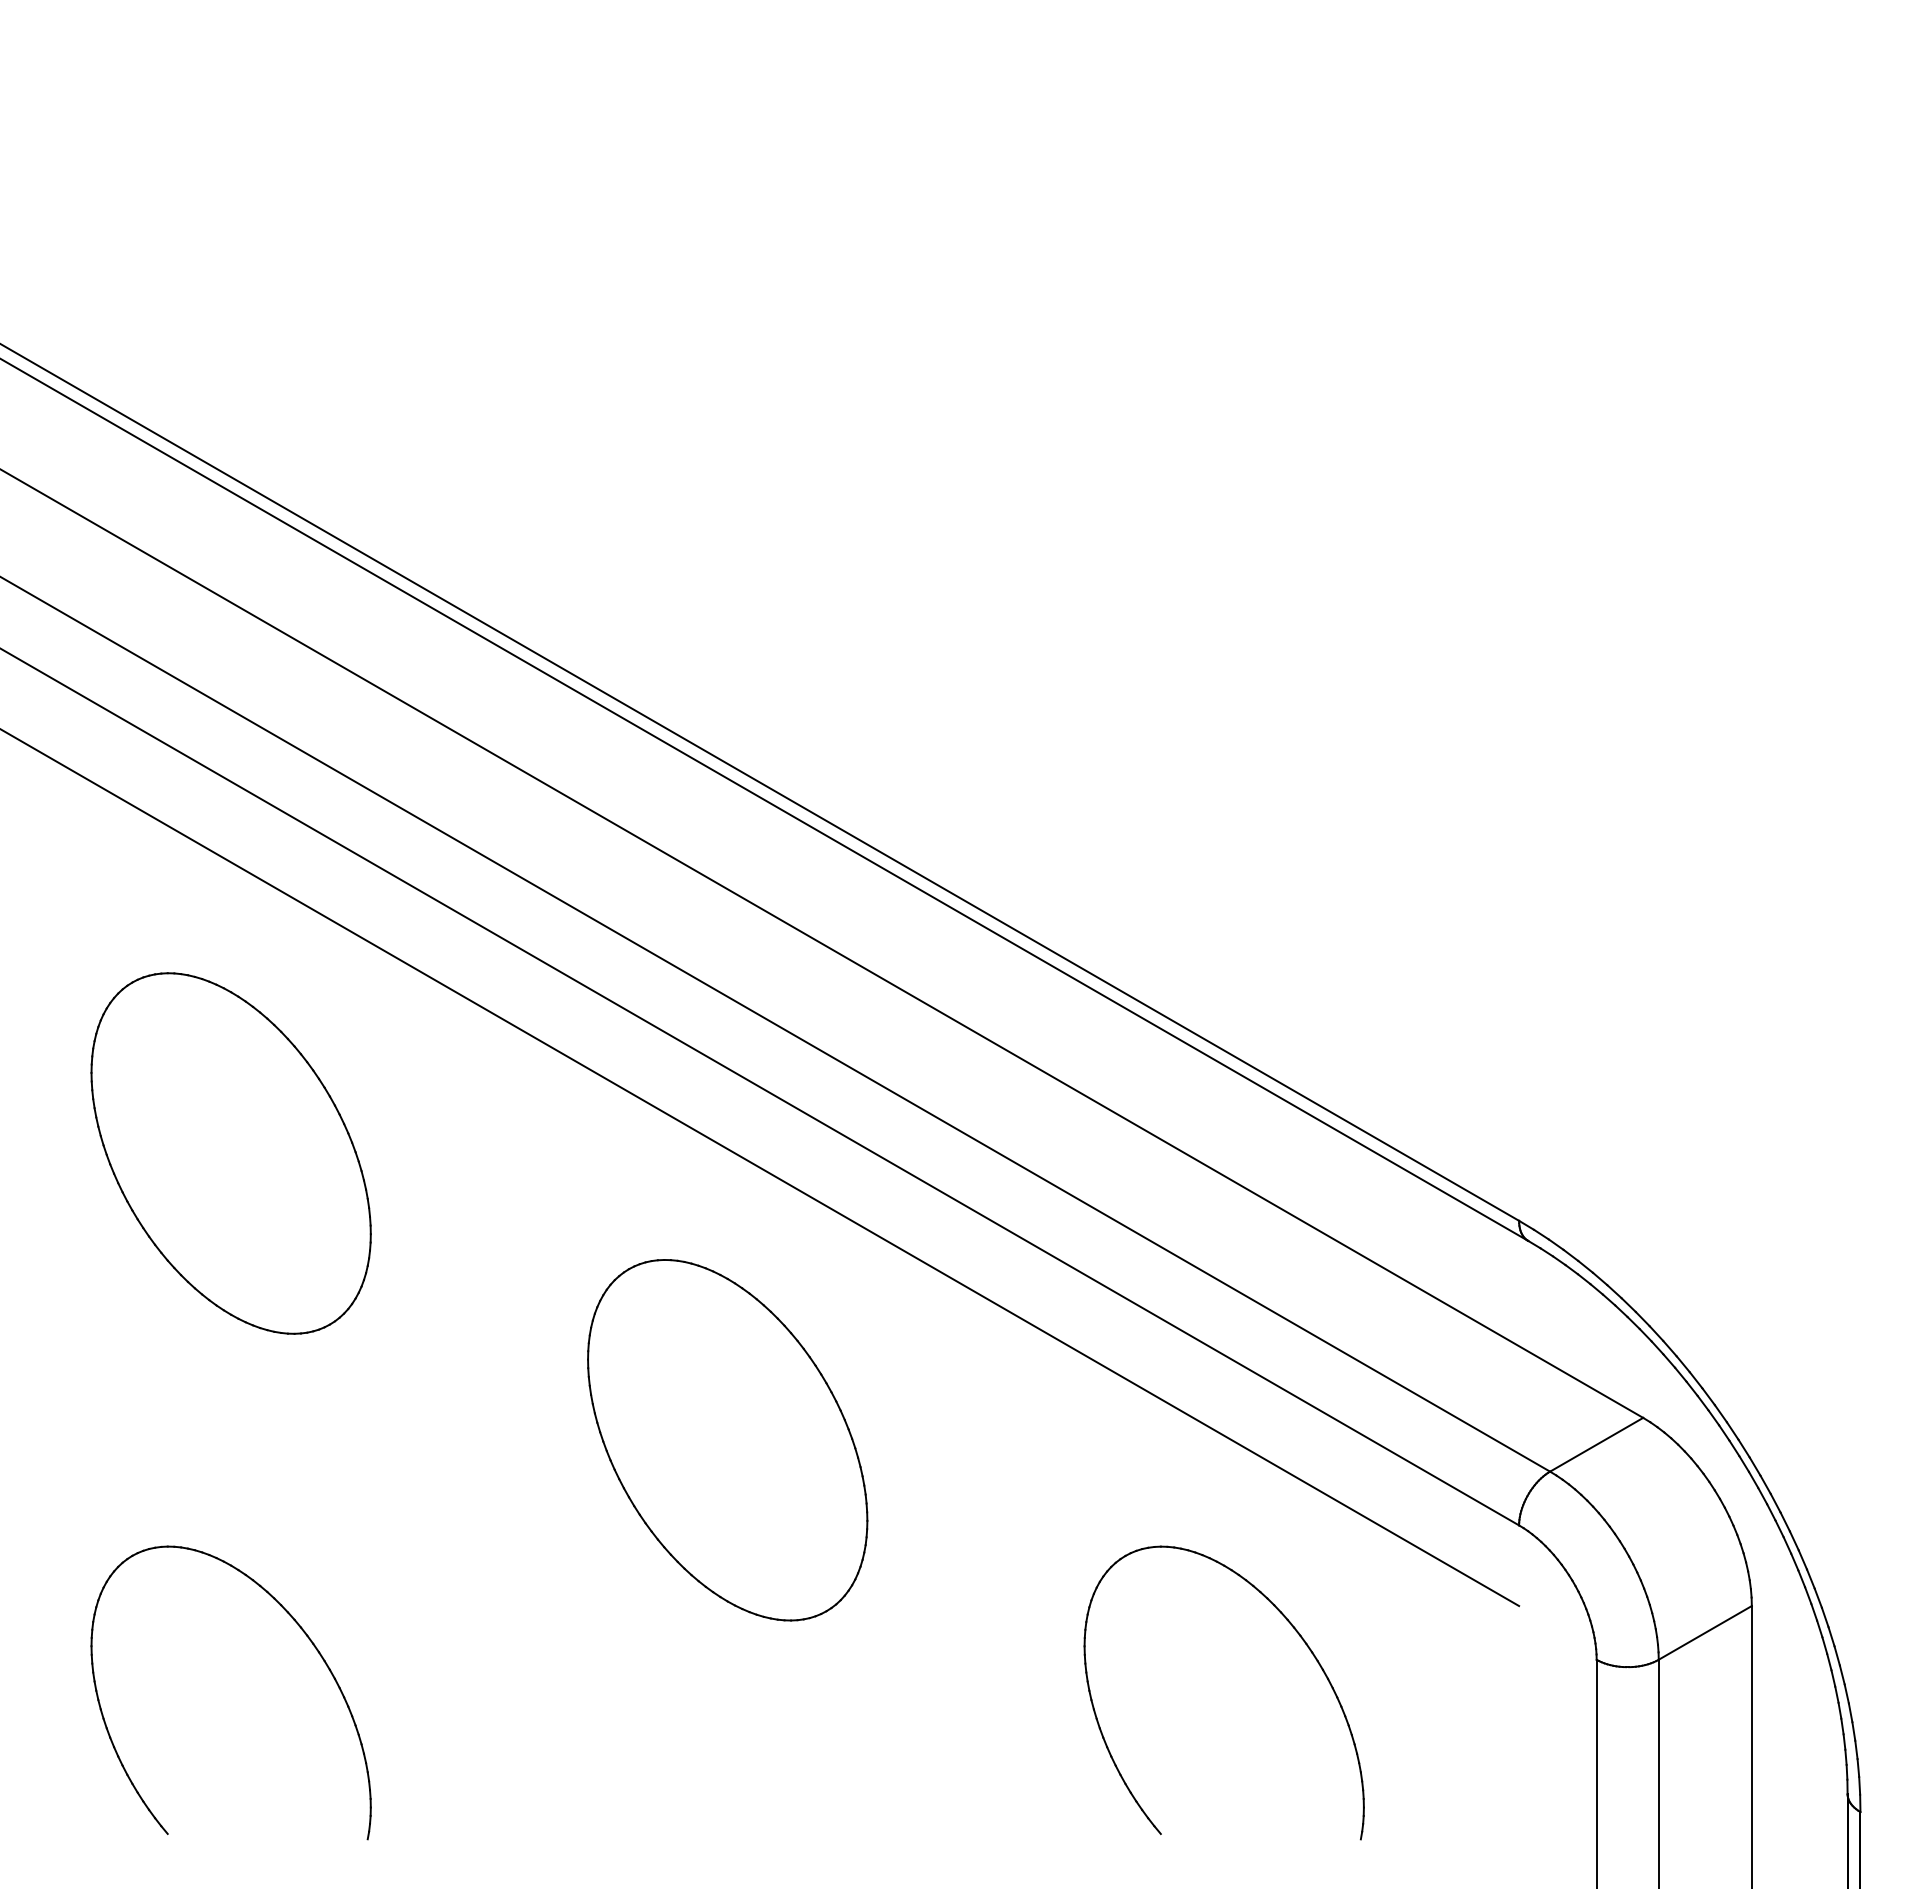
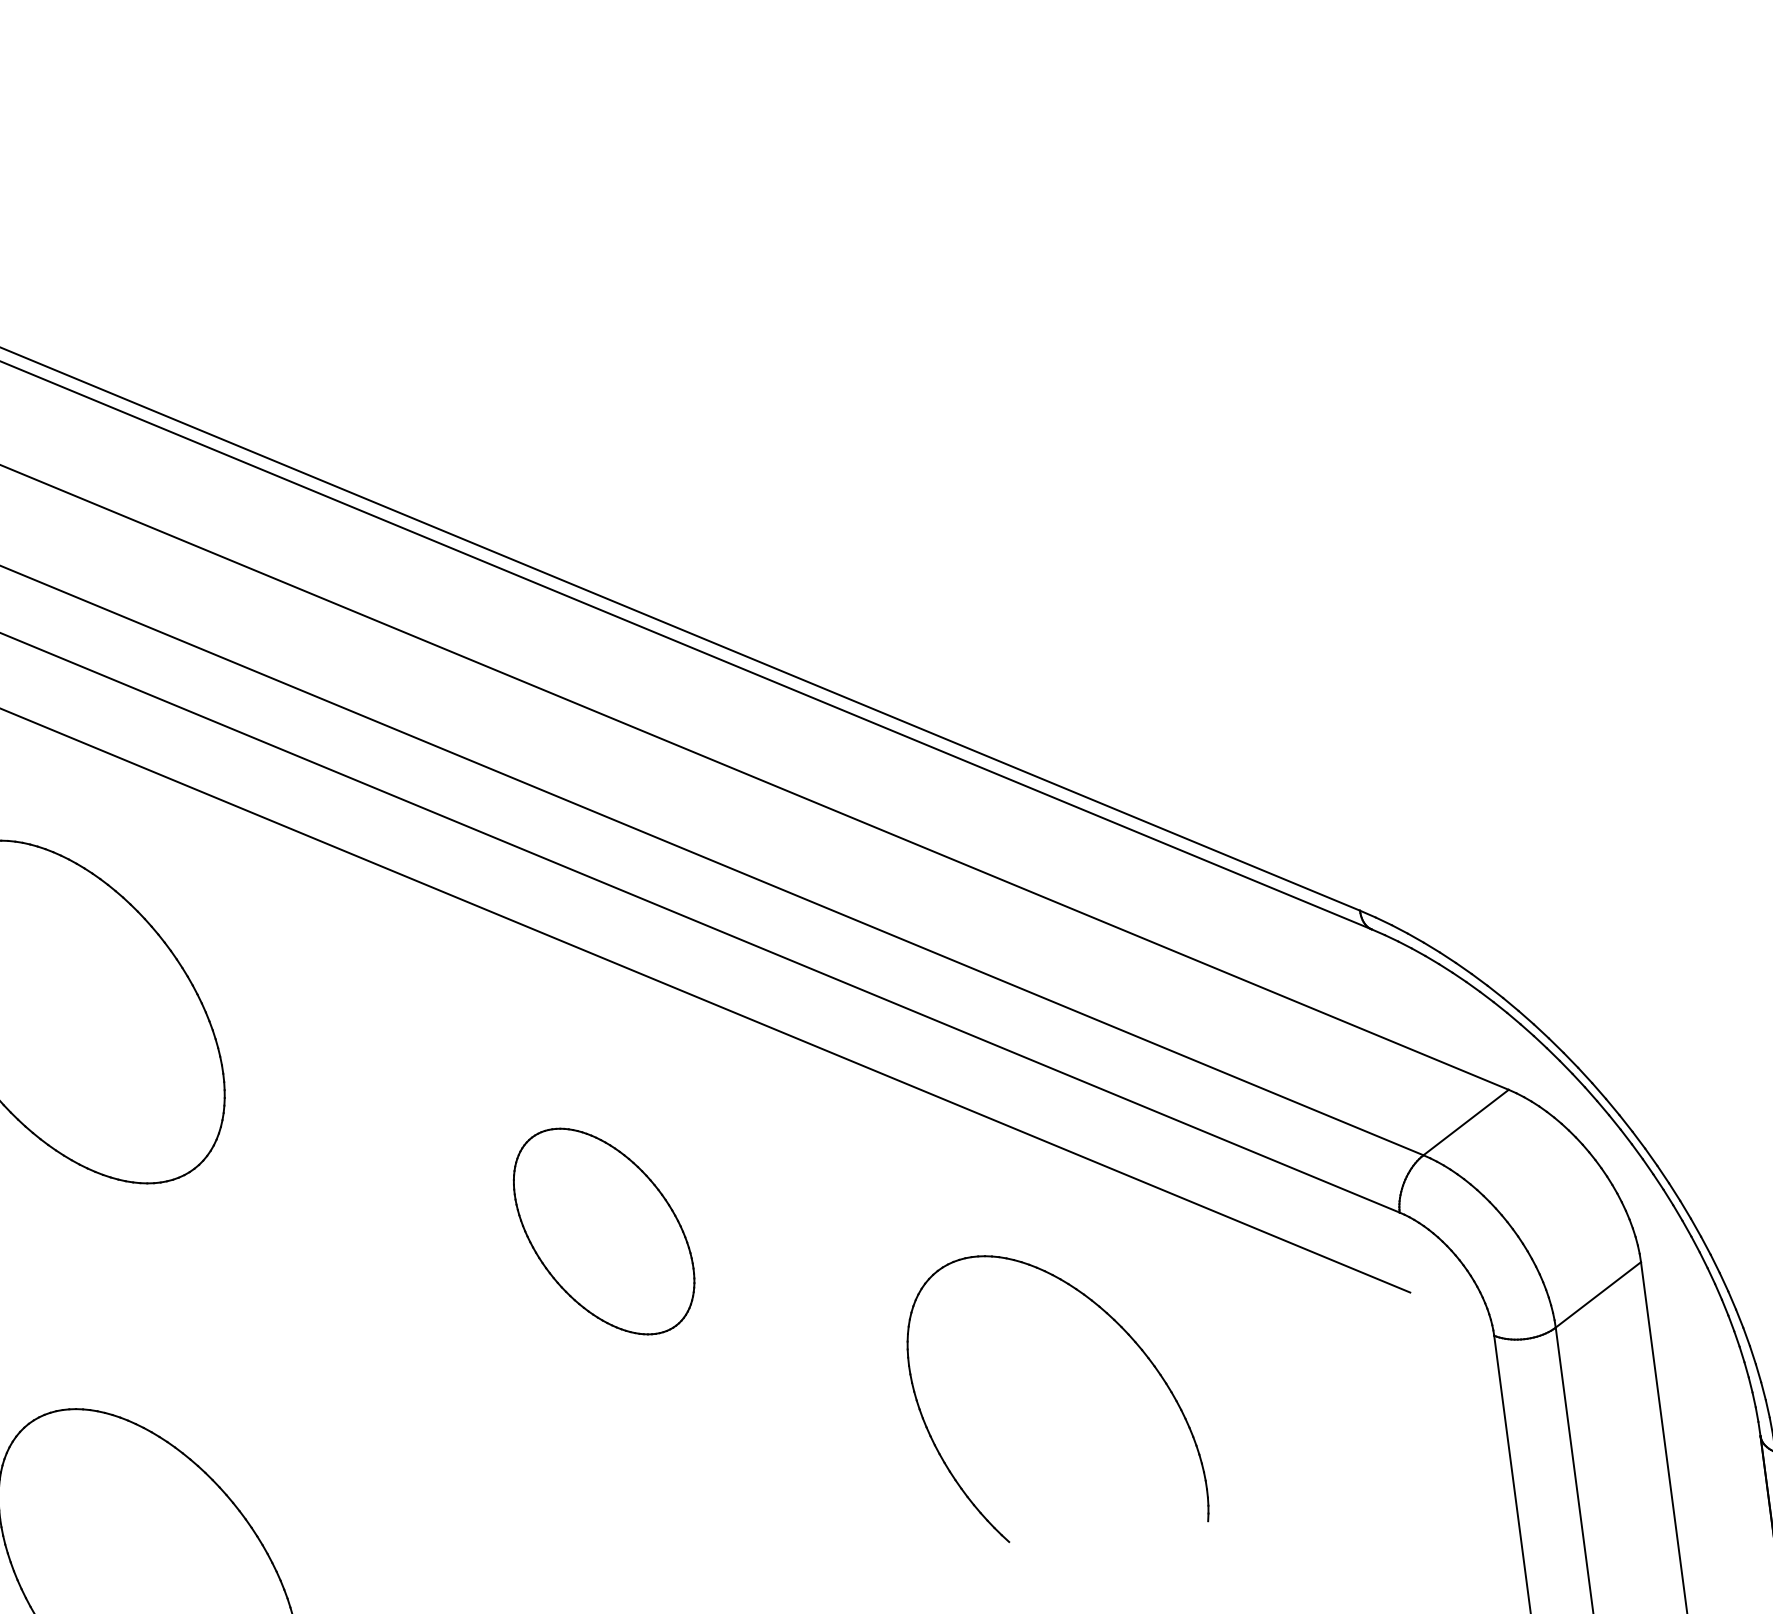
part: (727, 1440) -> (603, 1231), size x0.6
part: (1295, 1631) -> (1116, 1323), moved

